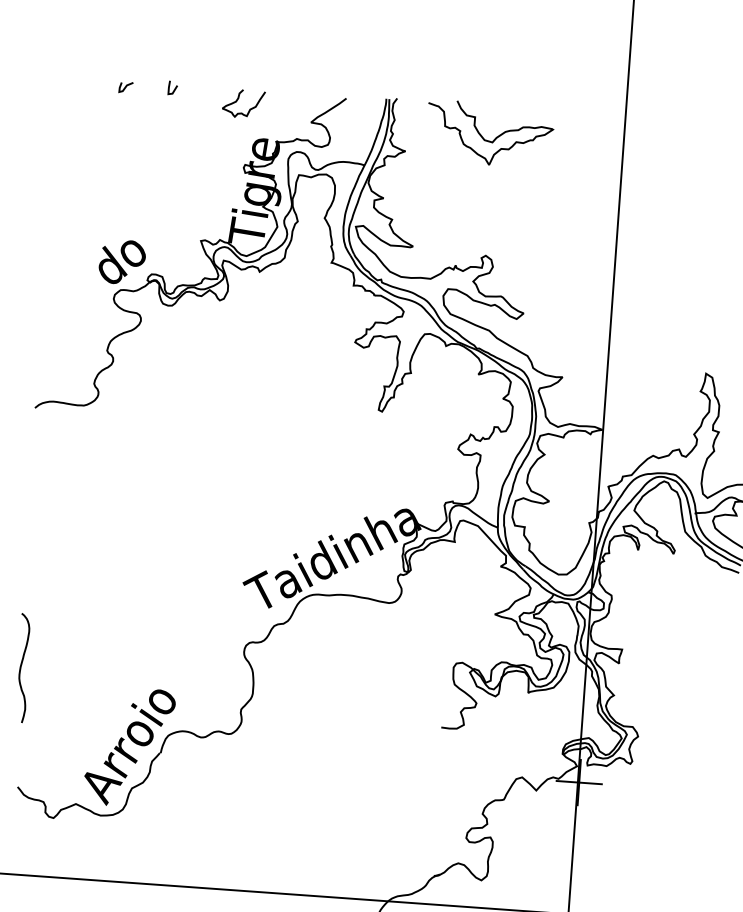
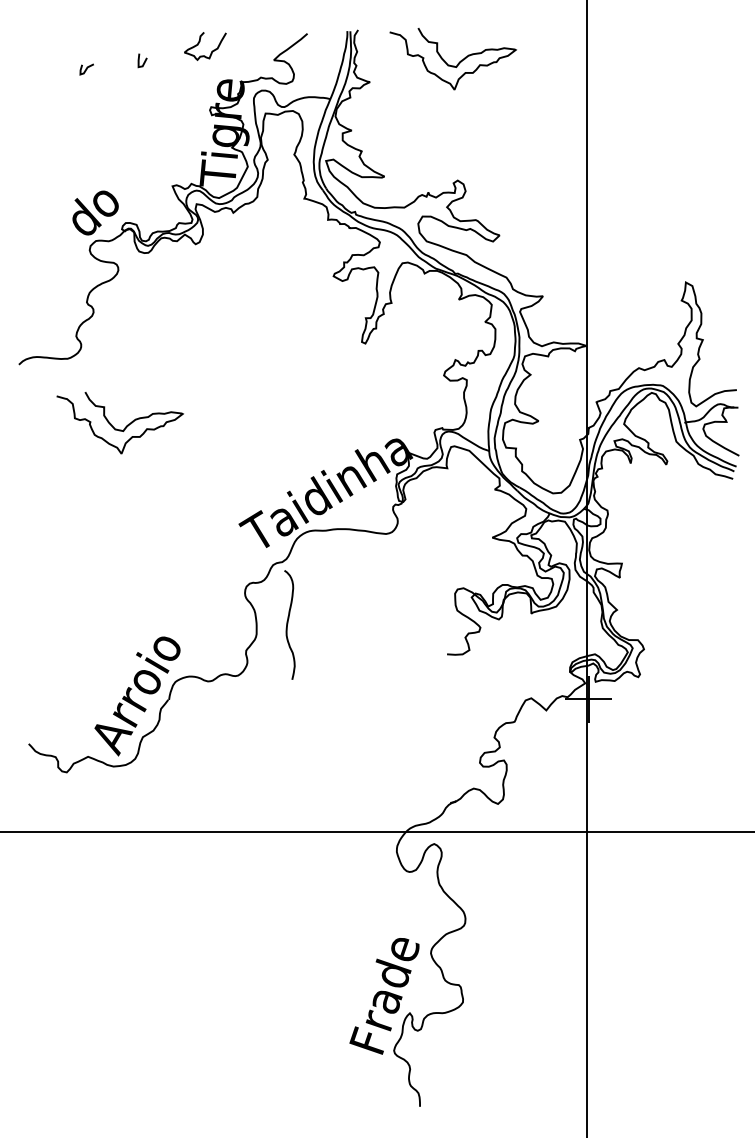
curve: (125, 87) -> (86, 69), moved
line: (174, 87) -> (144, 60), moved
curve: (127, 478) -> (116, 428), added
curve: (21, 667) -> (288, 624), moved

